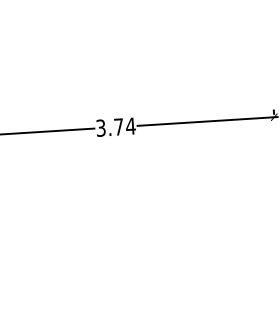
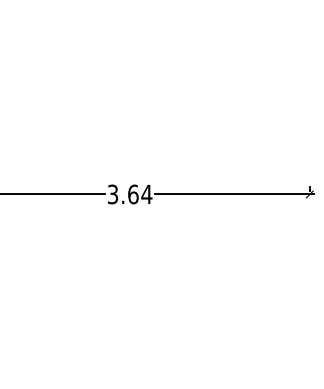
text: (119, 127) -> (133, 194), 3.74 -> 3.64

